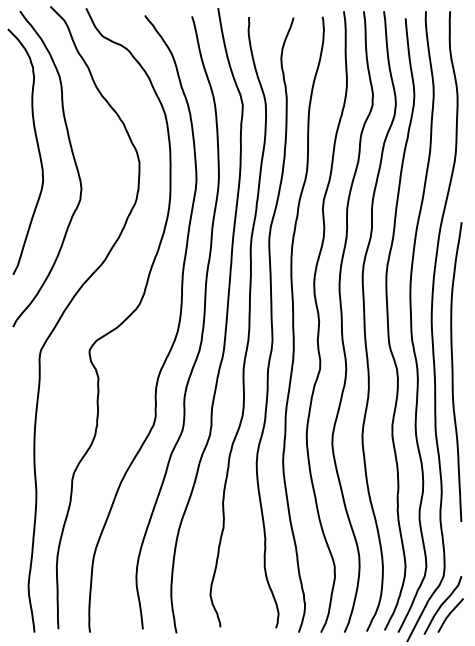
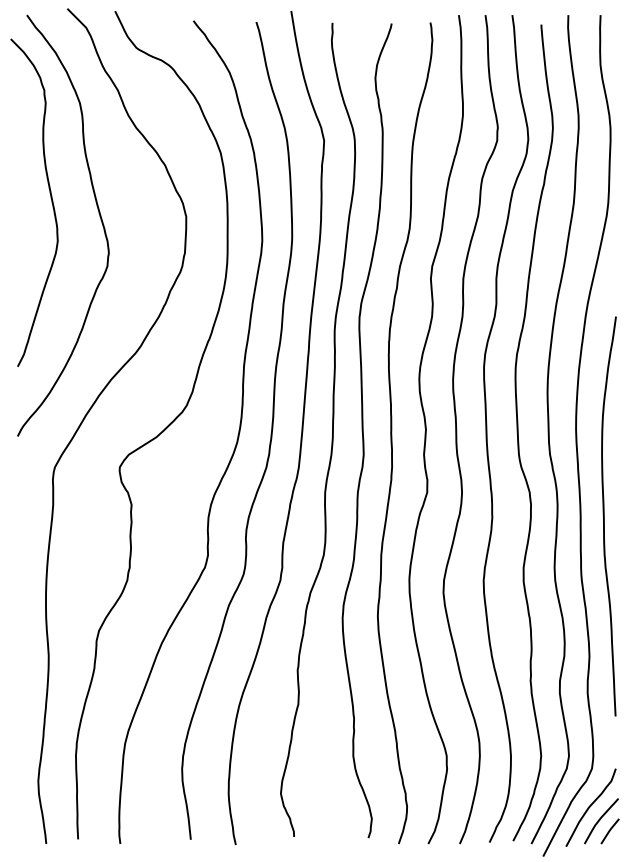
curve: (453, 371) -> (605, 515), moved
line: (457, 622) -> (610, 830), added

